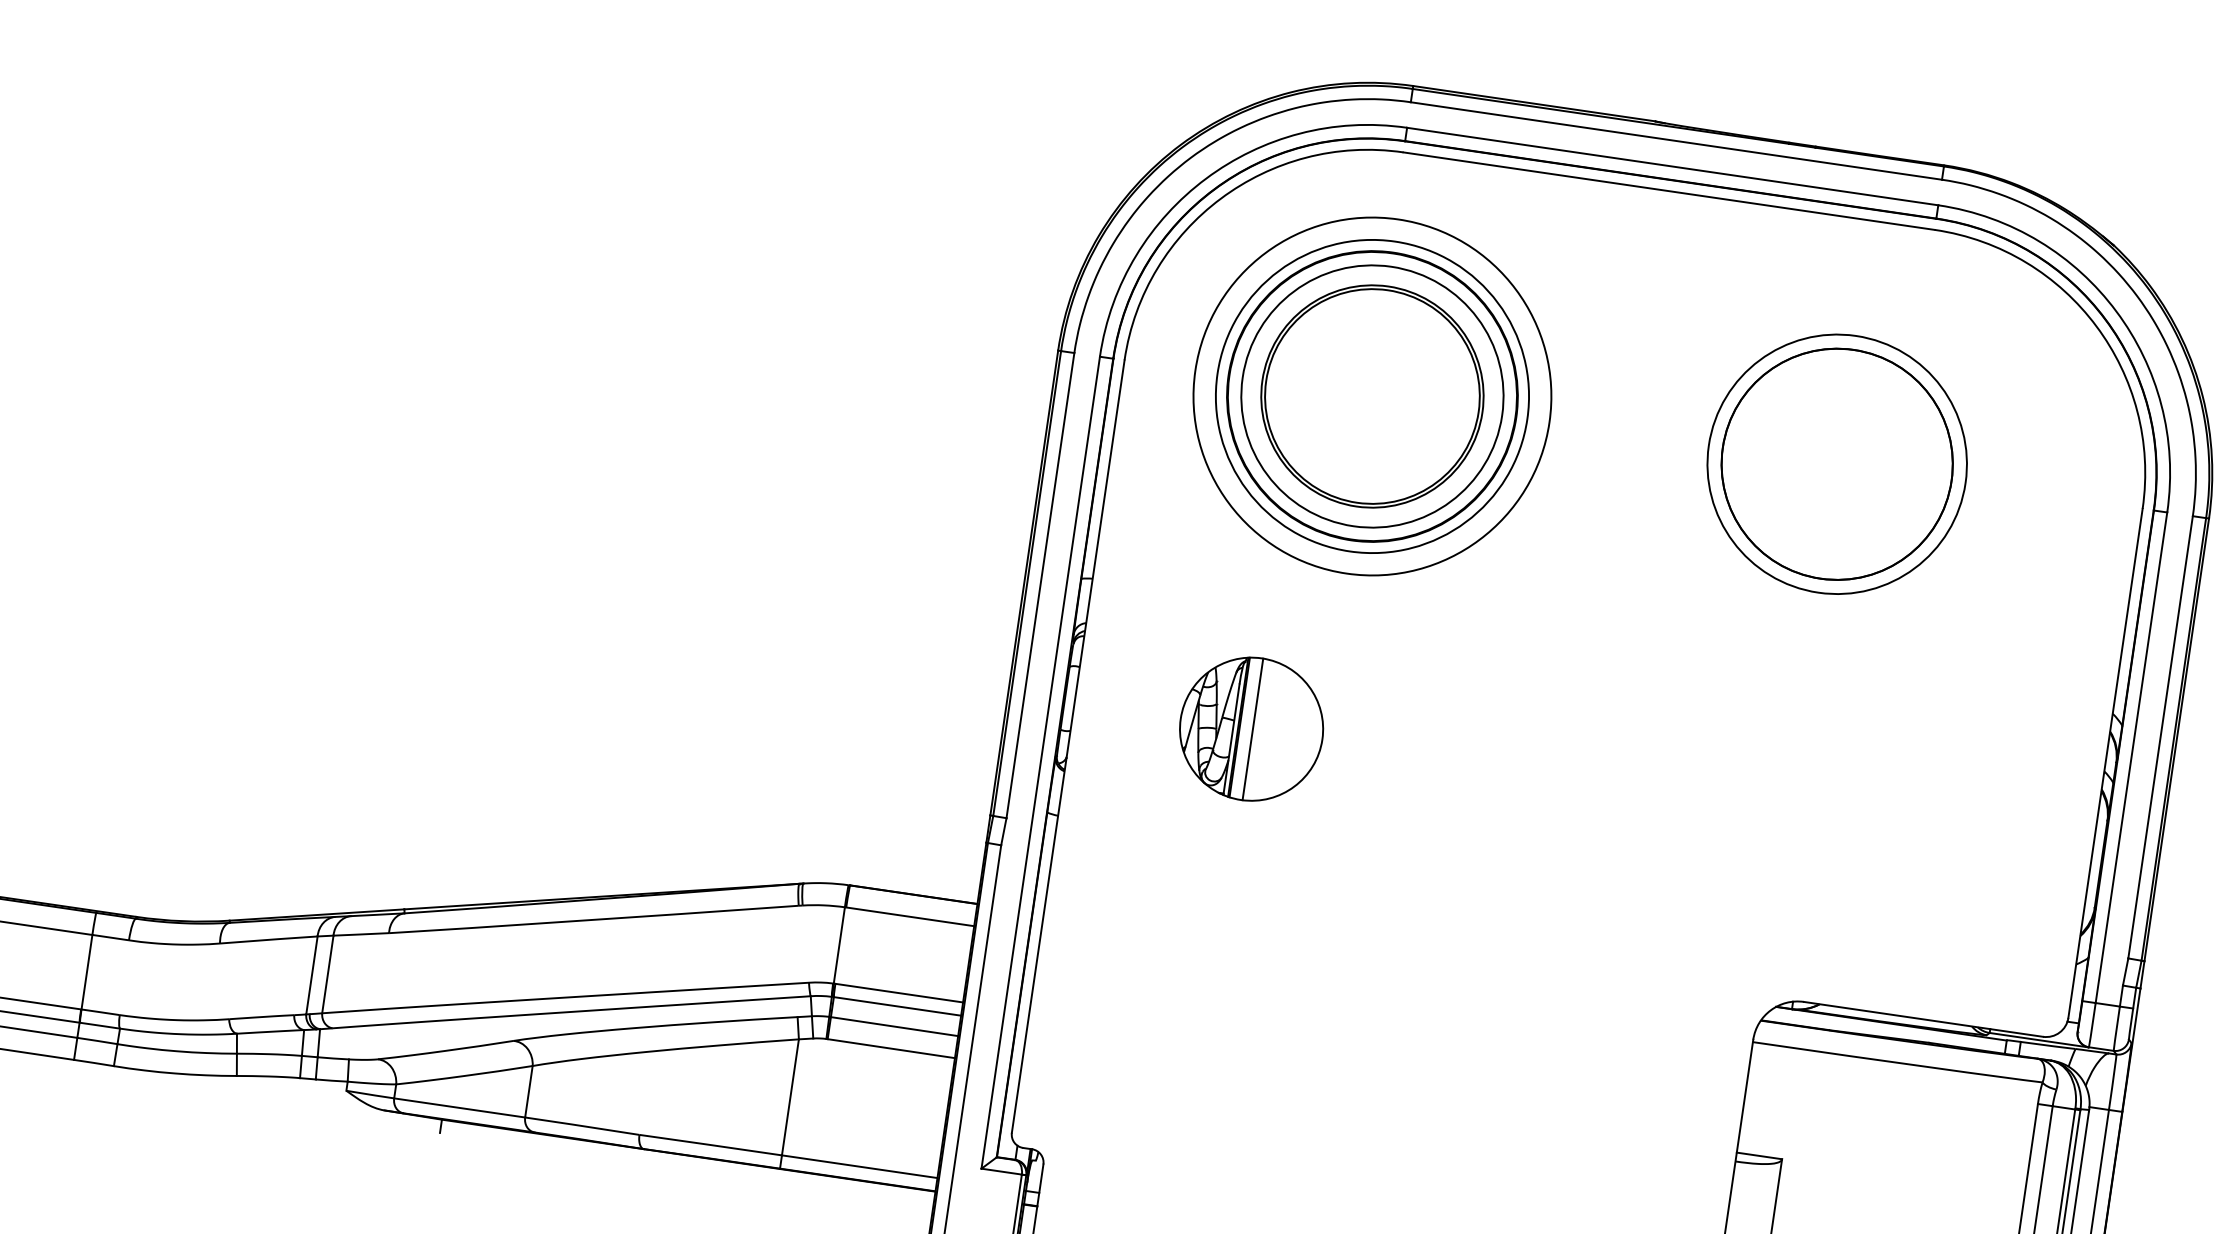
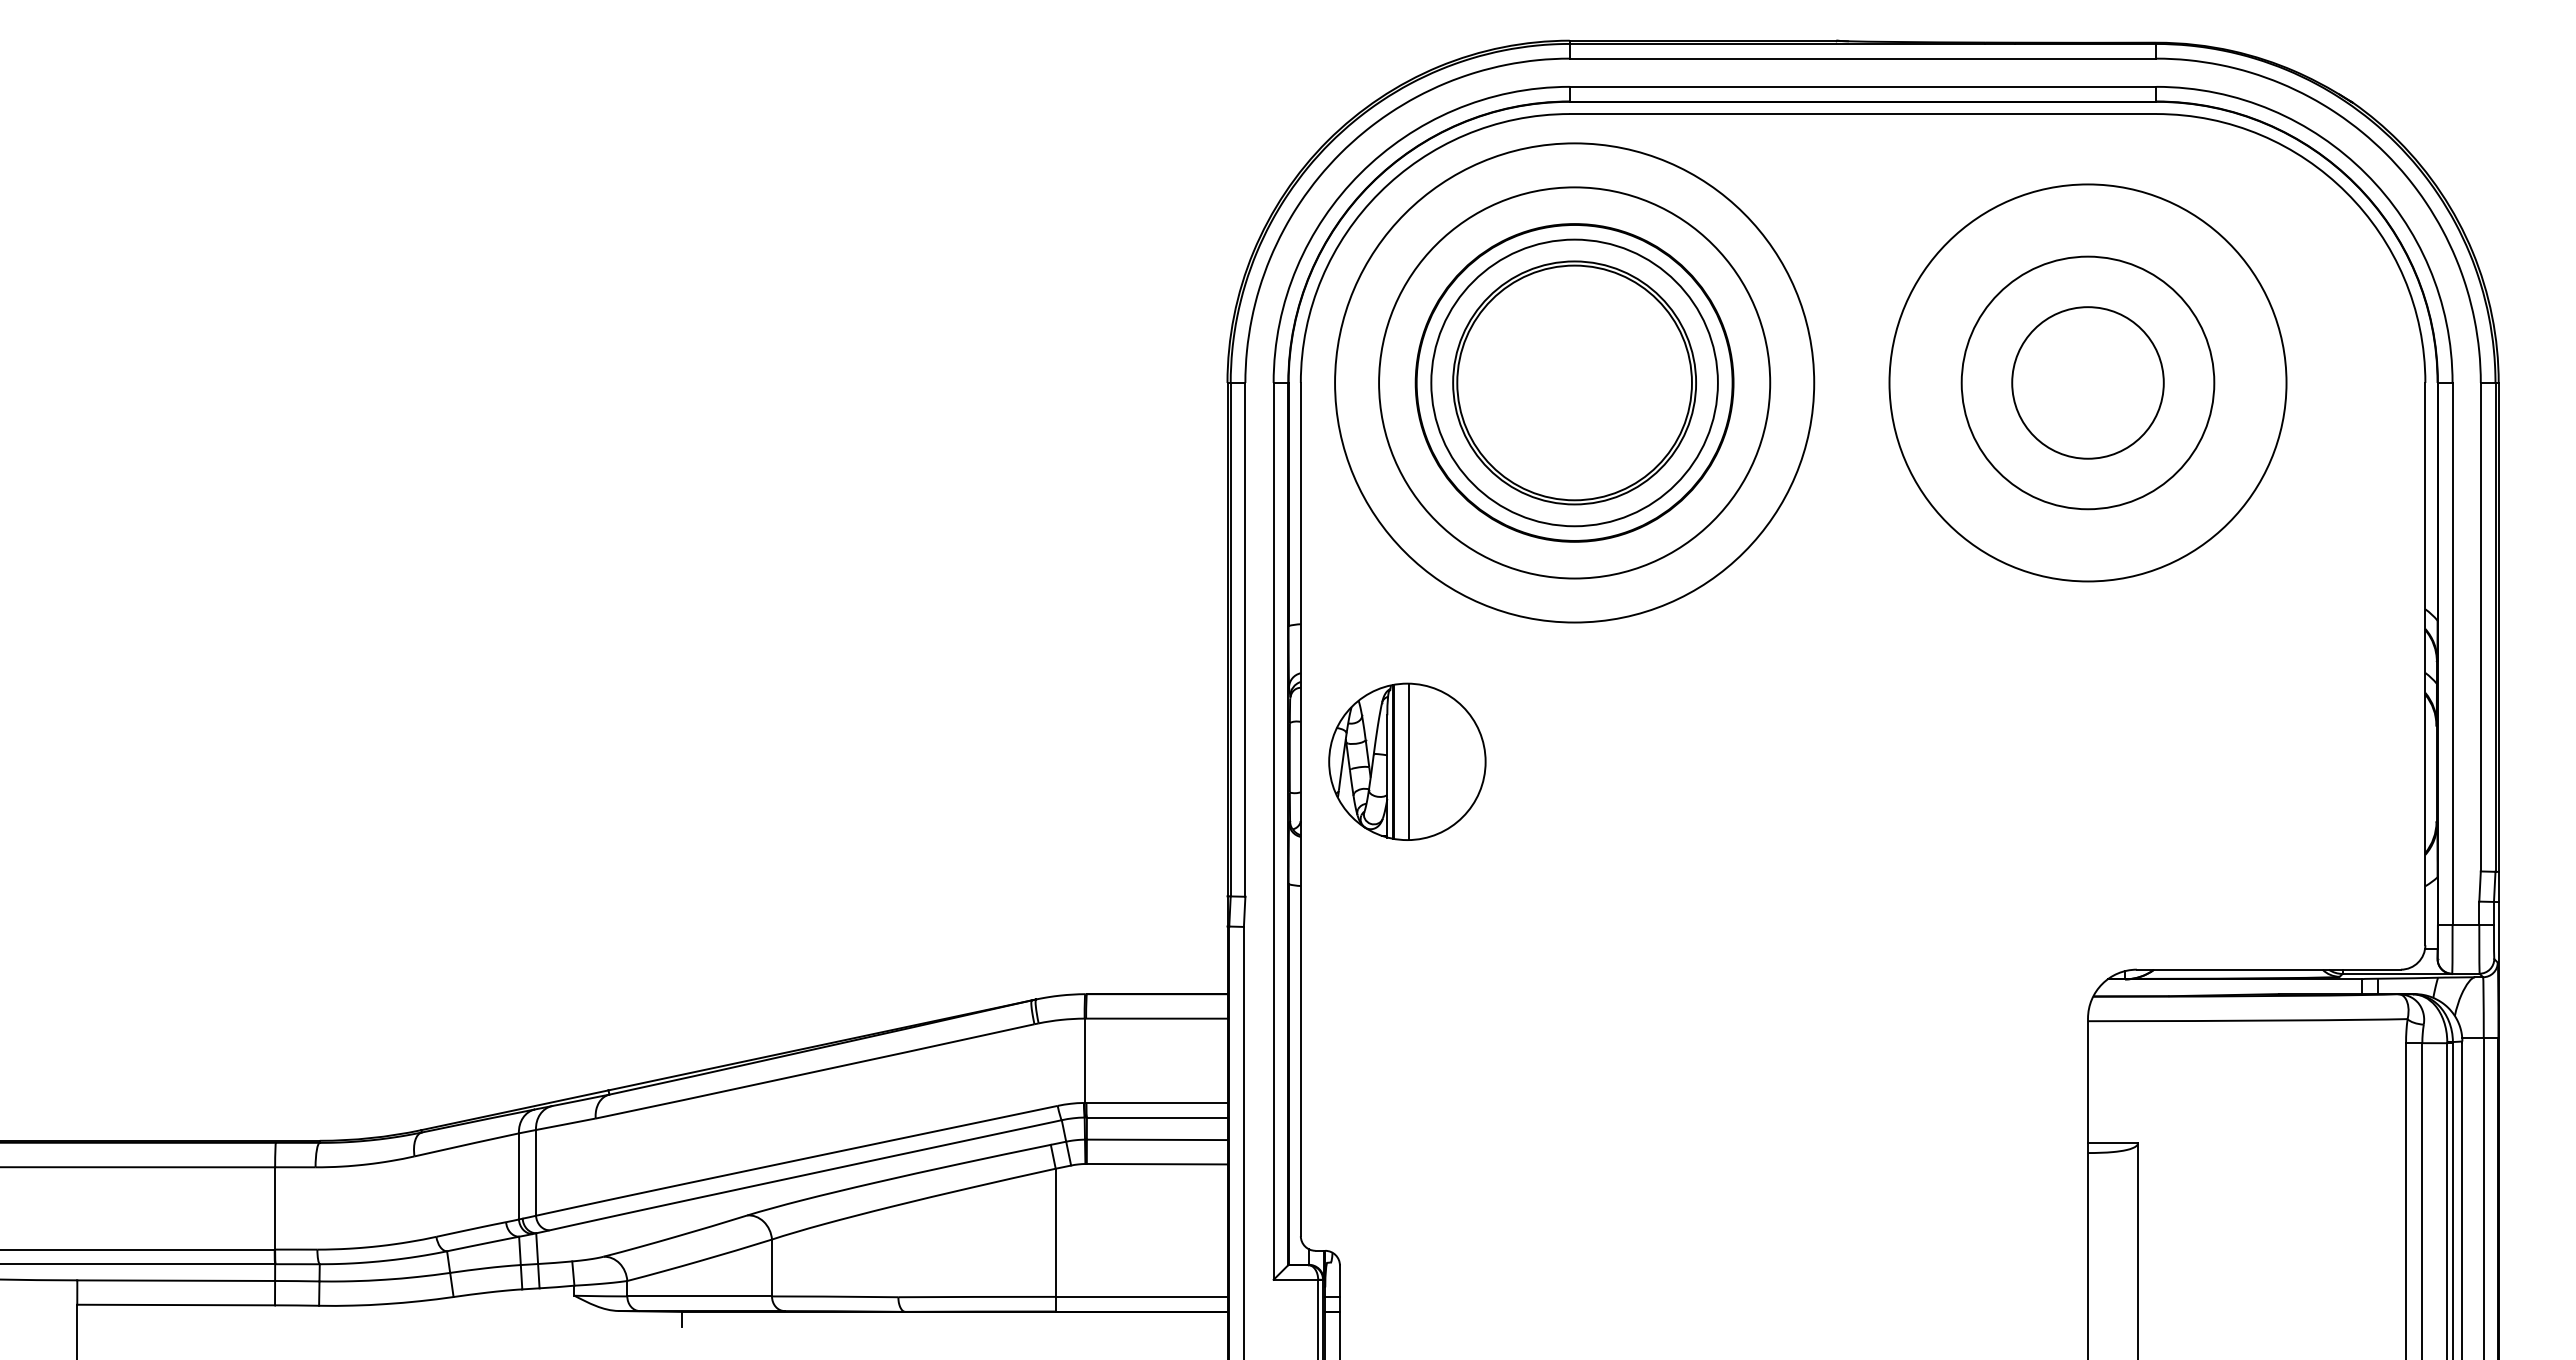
circle: (1372, 396) -> (1574, 382), size x1.4
circle: (1836, 463) -> (2087, 382), size x0.6
circle: (1836, 463) -> (2087, 382), size x1.4
part: (1251, 728) -> (1407, 761), moved

